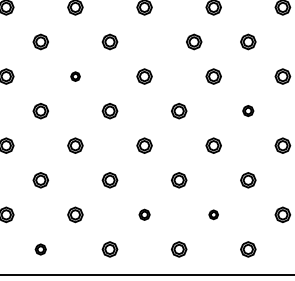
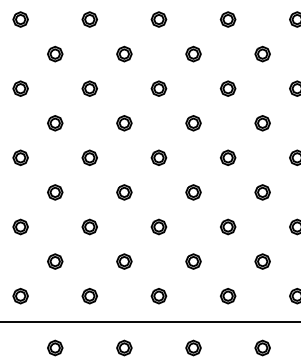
part: (193, 41) -> (158, 88), moved
part: (75, 76) -> (55, 123), size x1.67
part: (247, 110) -> (227, 157), size x1.43
part: (144, 214) -> (124, 261), size x1.43
part: (213, 214) -> (193, 261), size x1.67
part: (40, 249) -> (20, 296), size x1.43

